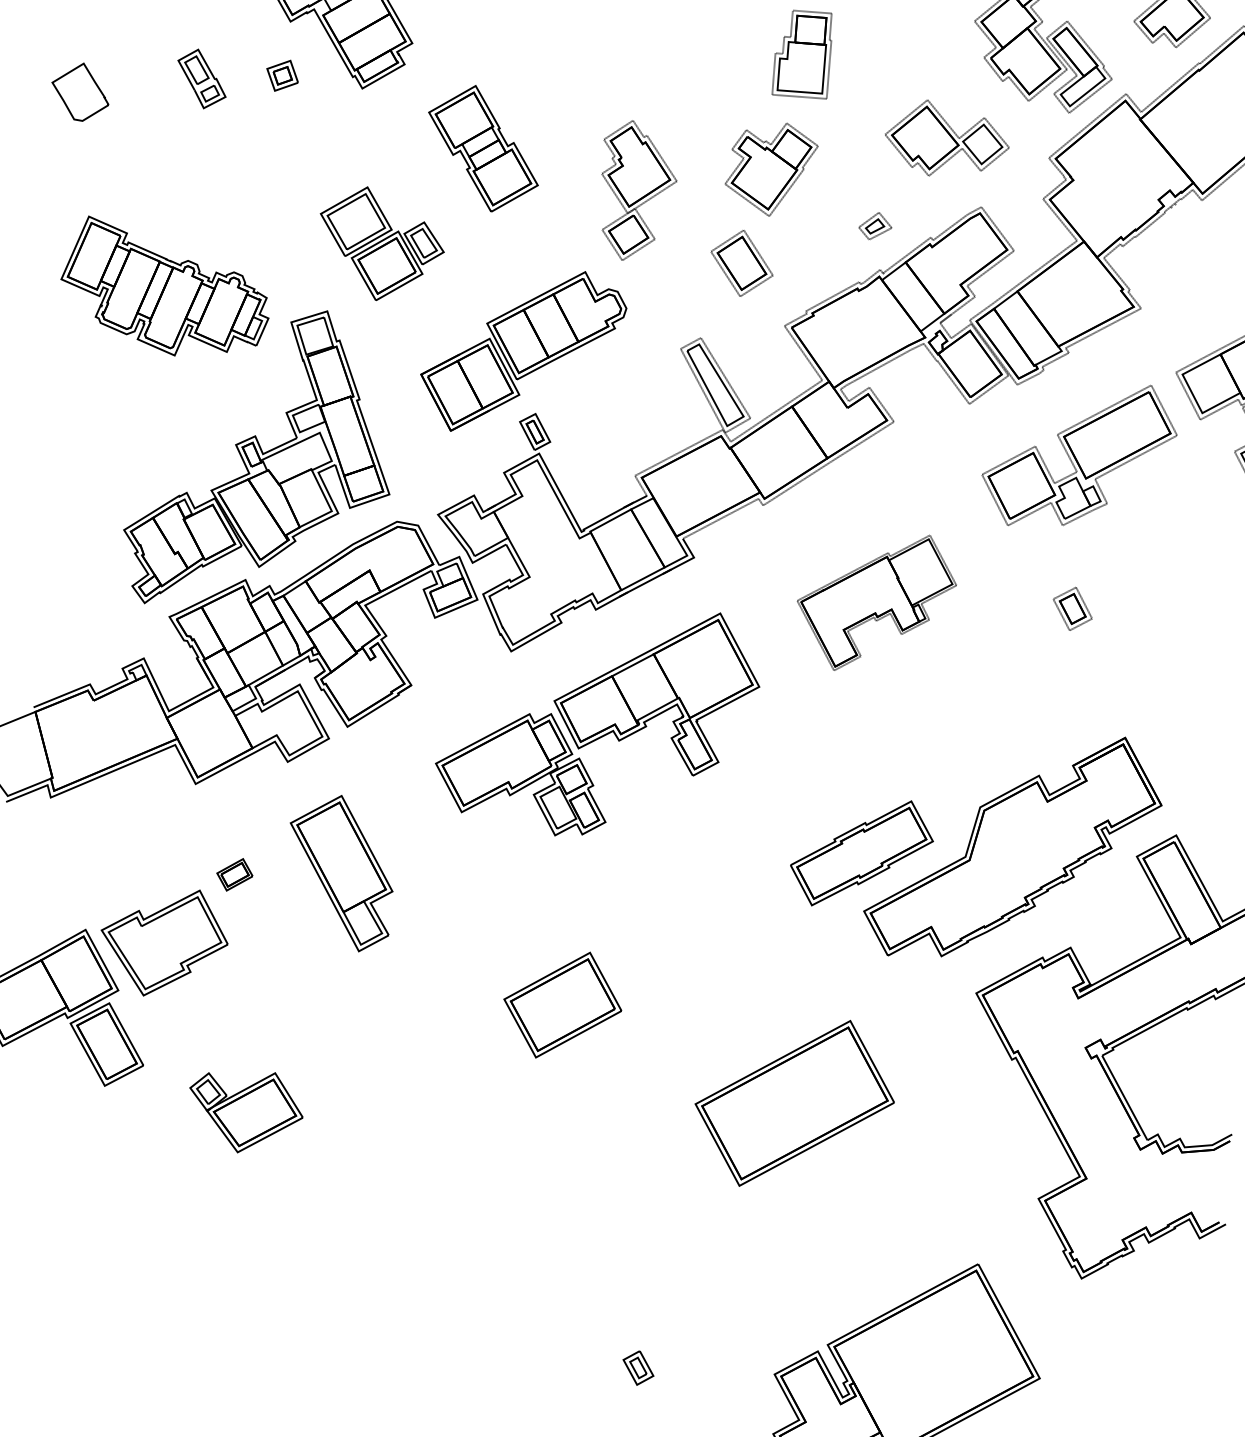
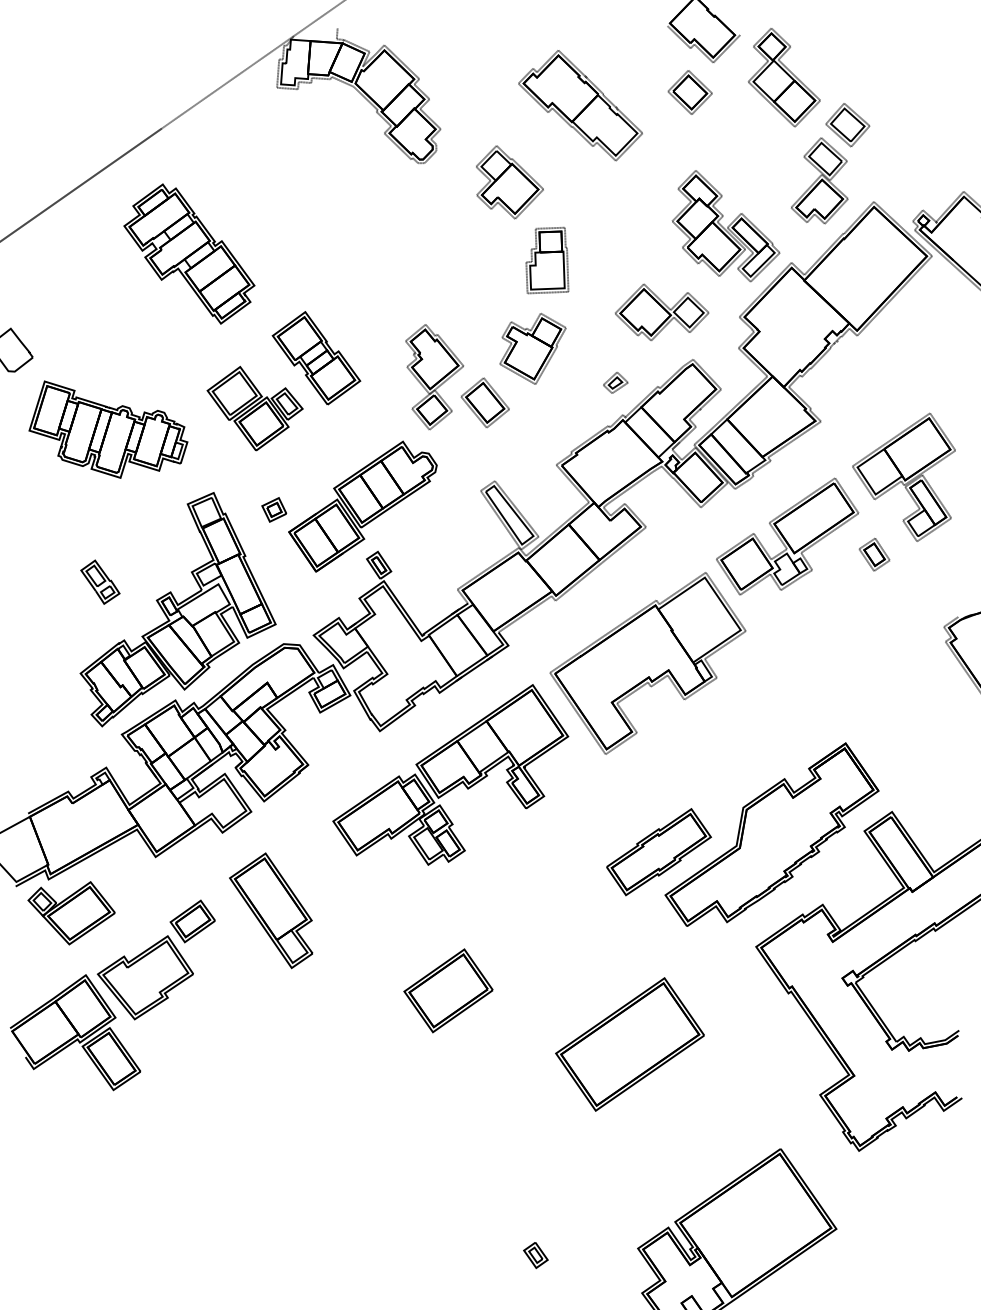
part: (282, 75) -> (274, 509), moved
part: (202, 78) -> (100, 581), moved
part: (380, 244) -> (254, 408), moved
part: (741, 262) -> (484, 402), moved
part: (166, 289) -> (108, 429), moved
part: (875, 602) -> (647, 663), size x1.67
part: (1072, 608) -> (874, 554), moved
part: (234, 874) -> (192, 921), size x1.67
part: (245, 1111) -> (71, 913), moved

